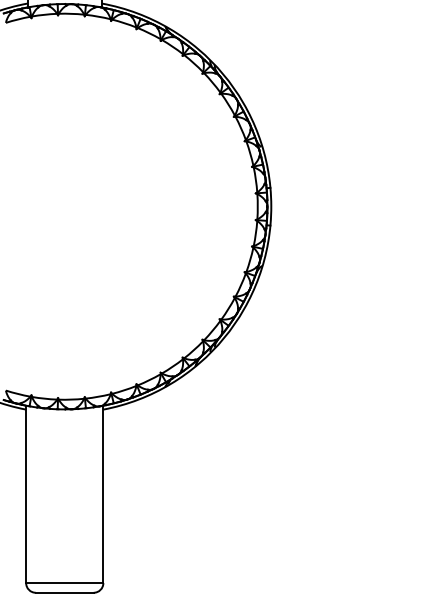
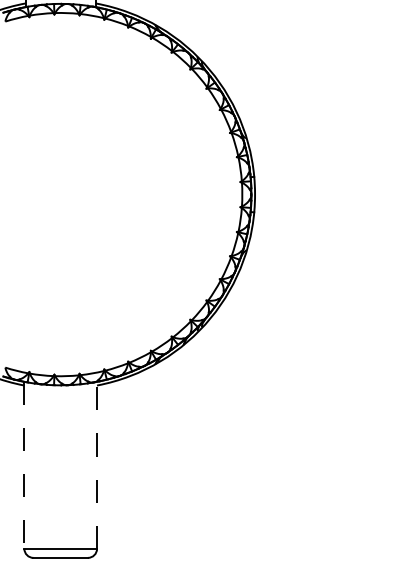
line: (103, 493) -> (97, 464), solid -> dashed
line: (26, 494) -> (24, 465), solid -> dashed

